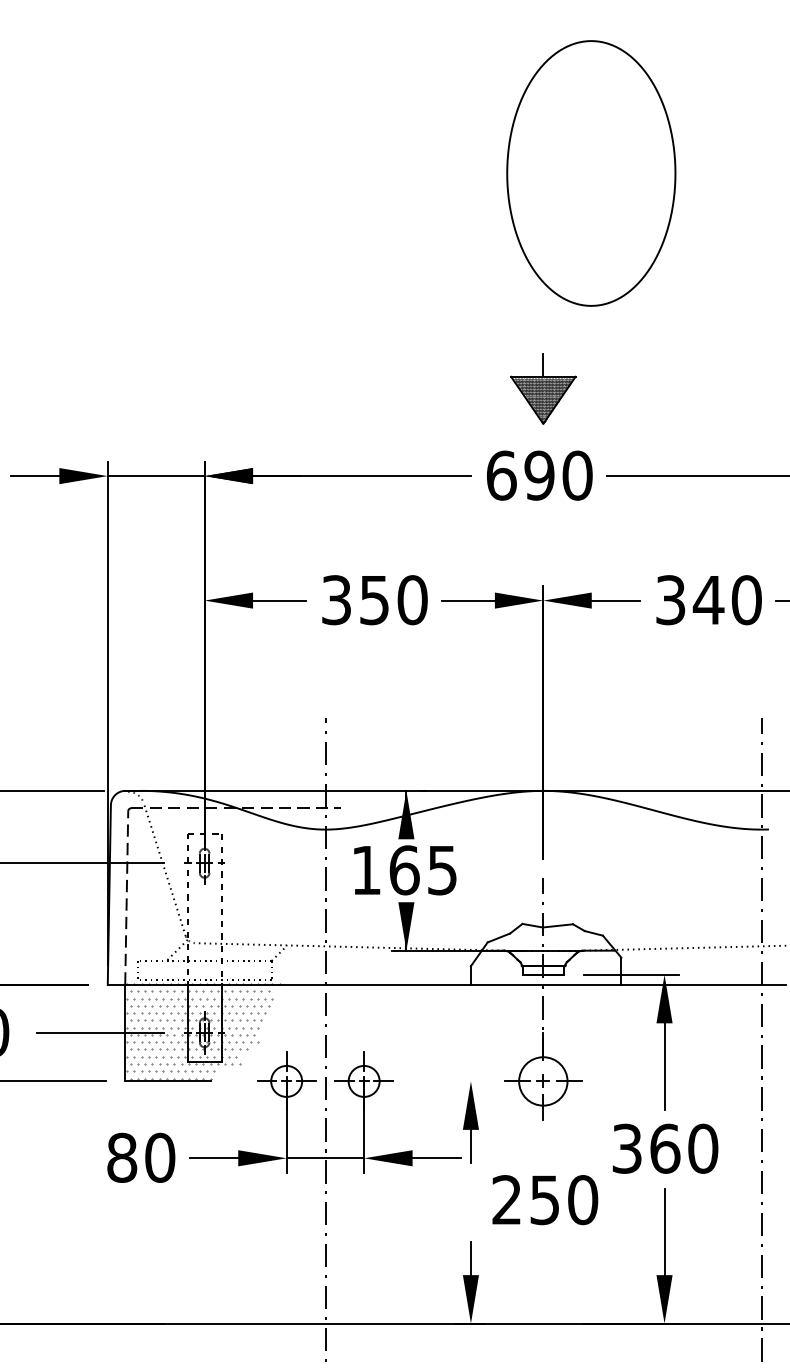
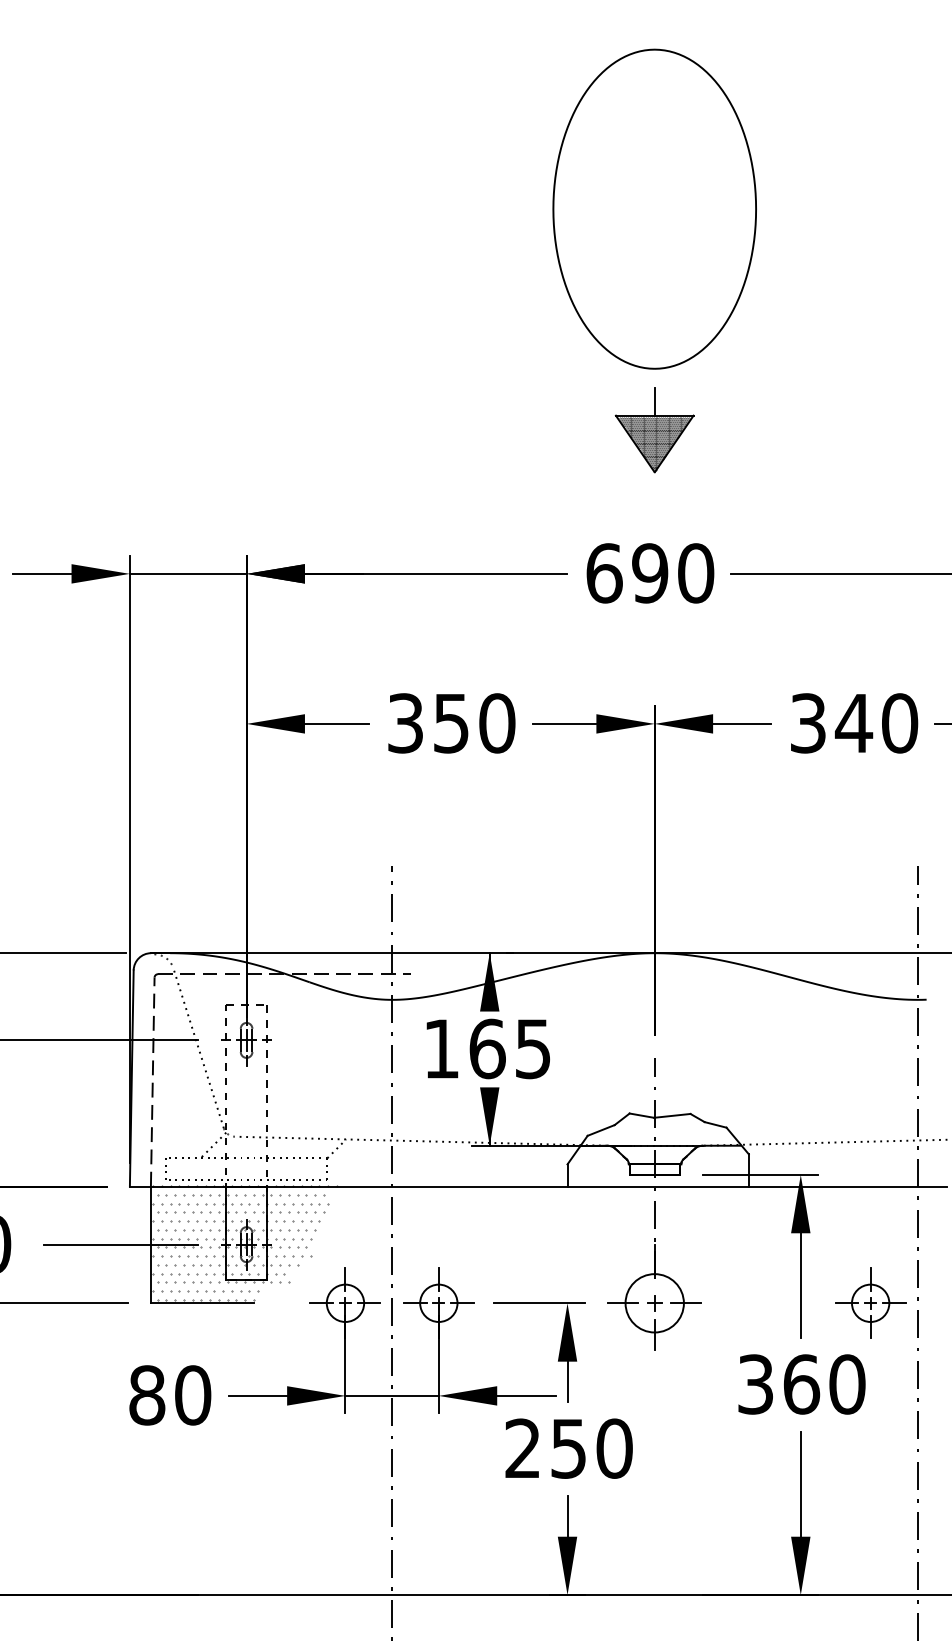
part: (591, 173) -> (654, 209), moved
part: (543, 388) -> (654, 429), moved
part: (722, 1080) -> (870, 1302), added
line: (447, 1081) -> (539, 1303), added
text: (545, 1200) -> (569, 1449), moved

